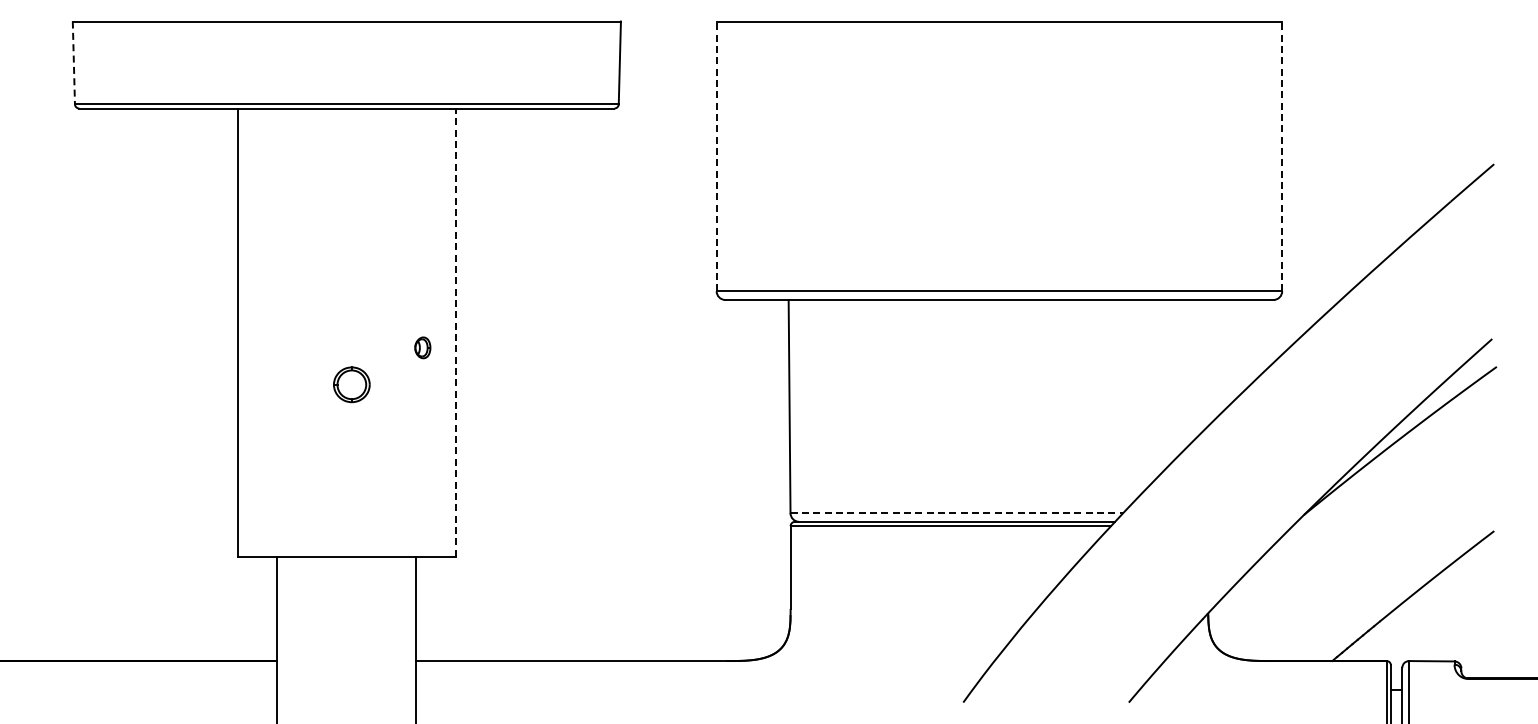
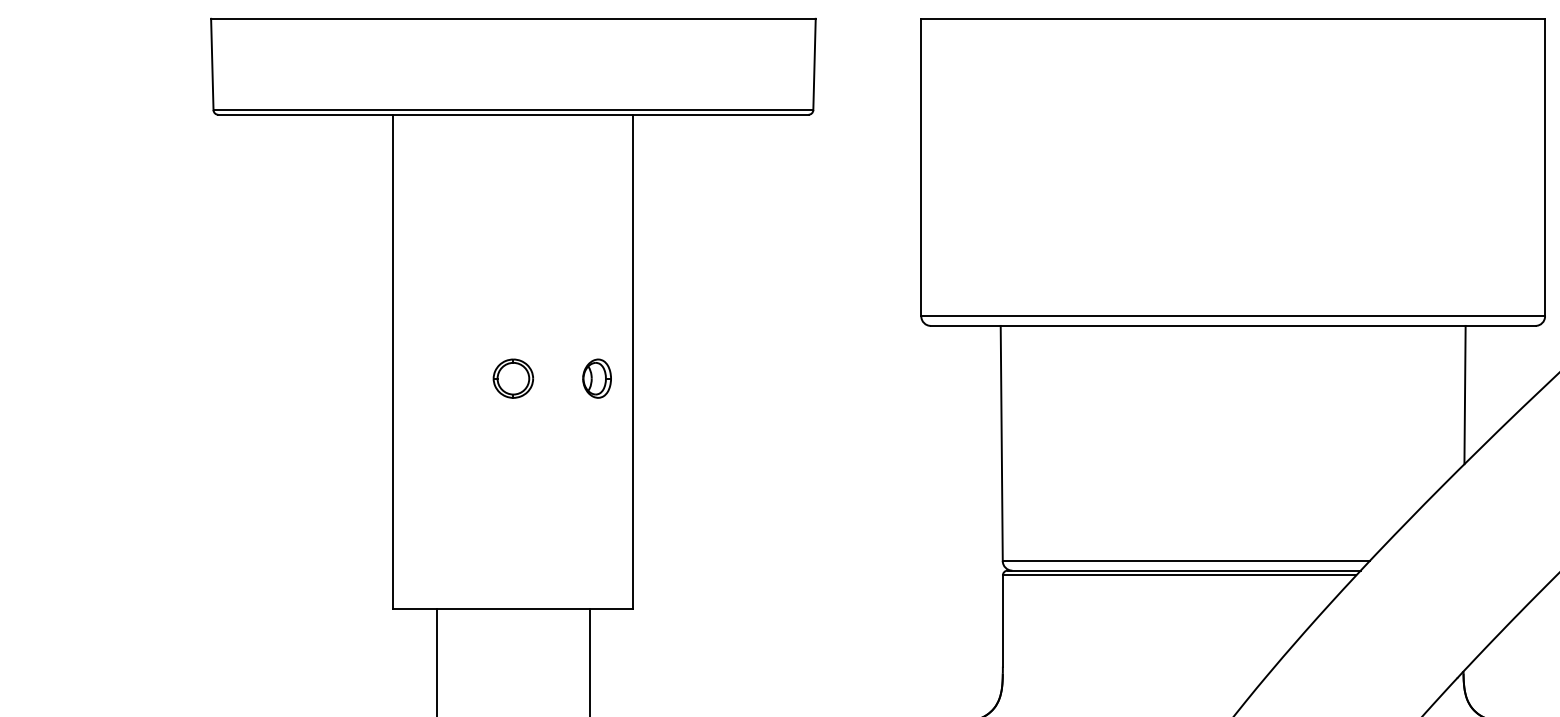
line: (73, 63) -> (211, 65), dashed -> solid
line: (716, 156) -> (921, 167), dashed -> solid
line: (1282, 156) -> (1545, 167), dashed -> solid
line: (455, 332) -> (633, 361), dashed -> solid
part: (422, 347) -> (596, 378), size x1.67
line: (1209, 362) -> (1464, 394), added
part: (351, 384) -> (513, 378), moved
line: (957, 513) -> (1186, 561), dashed -> solid

